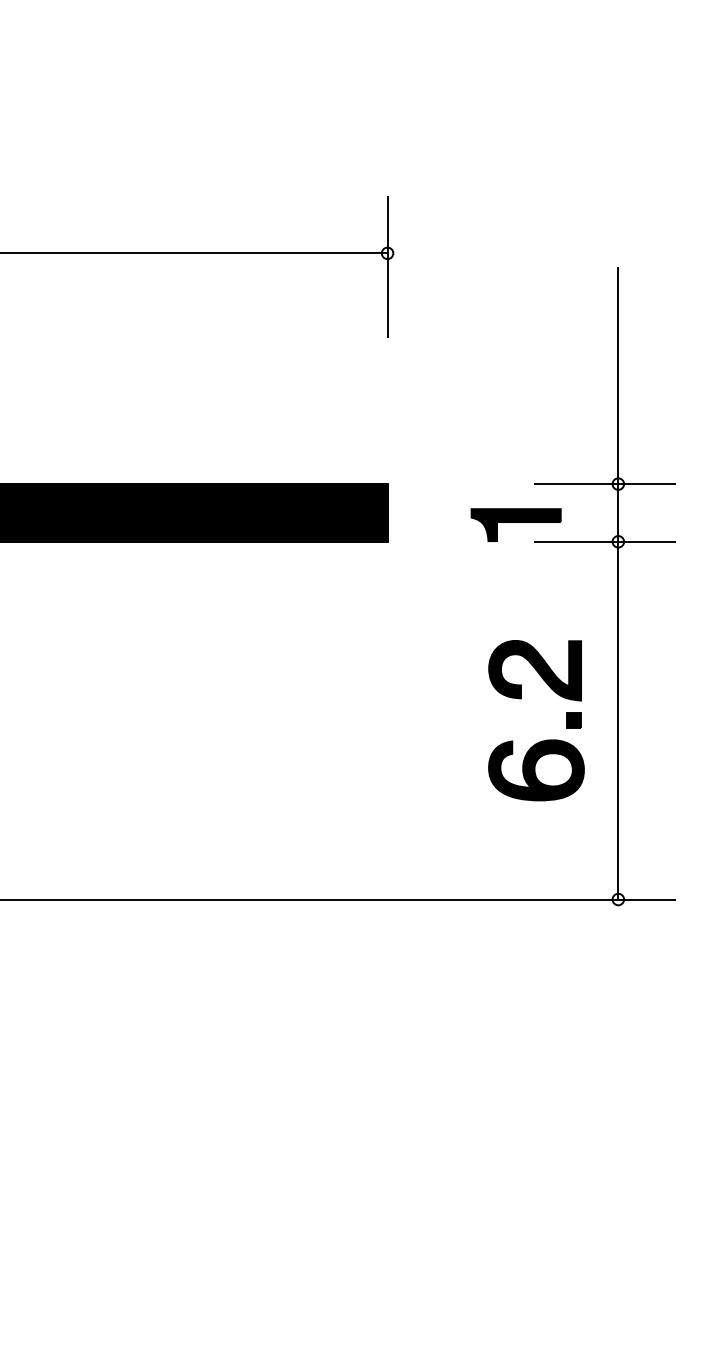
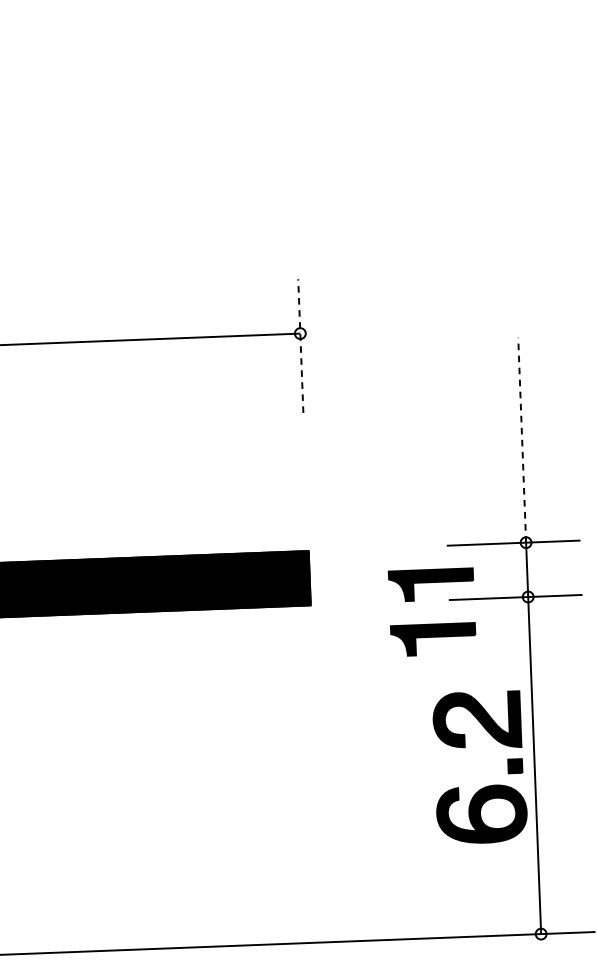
line: (387, 266) -> (300, 345), solid -> dashed
line: (618, 375) -> (522, 440), solid -> dashed
part: (515, 582) -> (432, 639), added
part: (542, 740) -> (486, 786), moved

